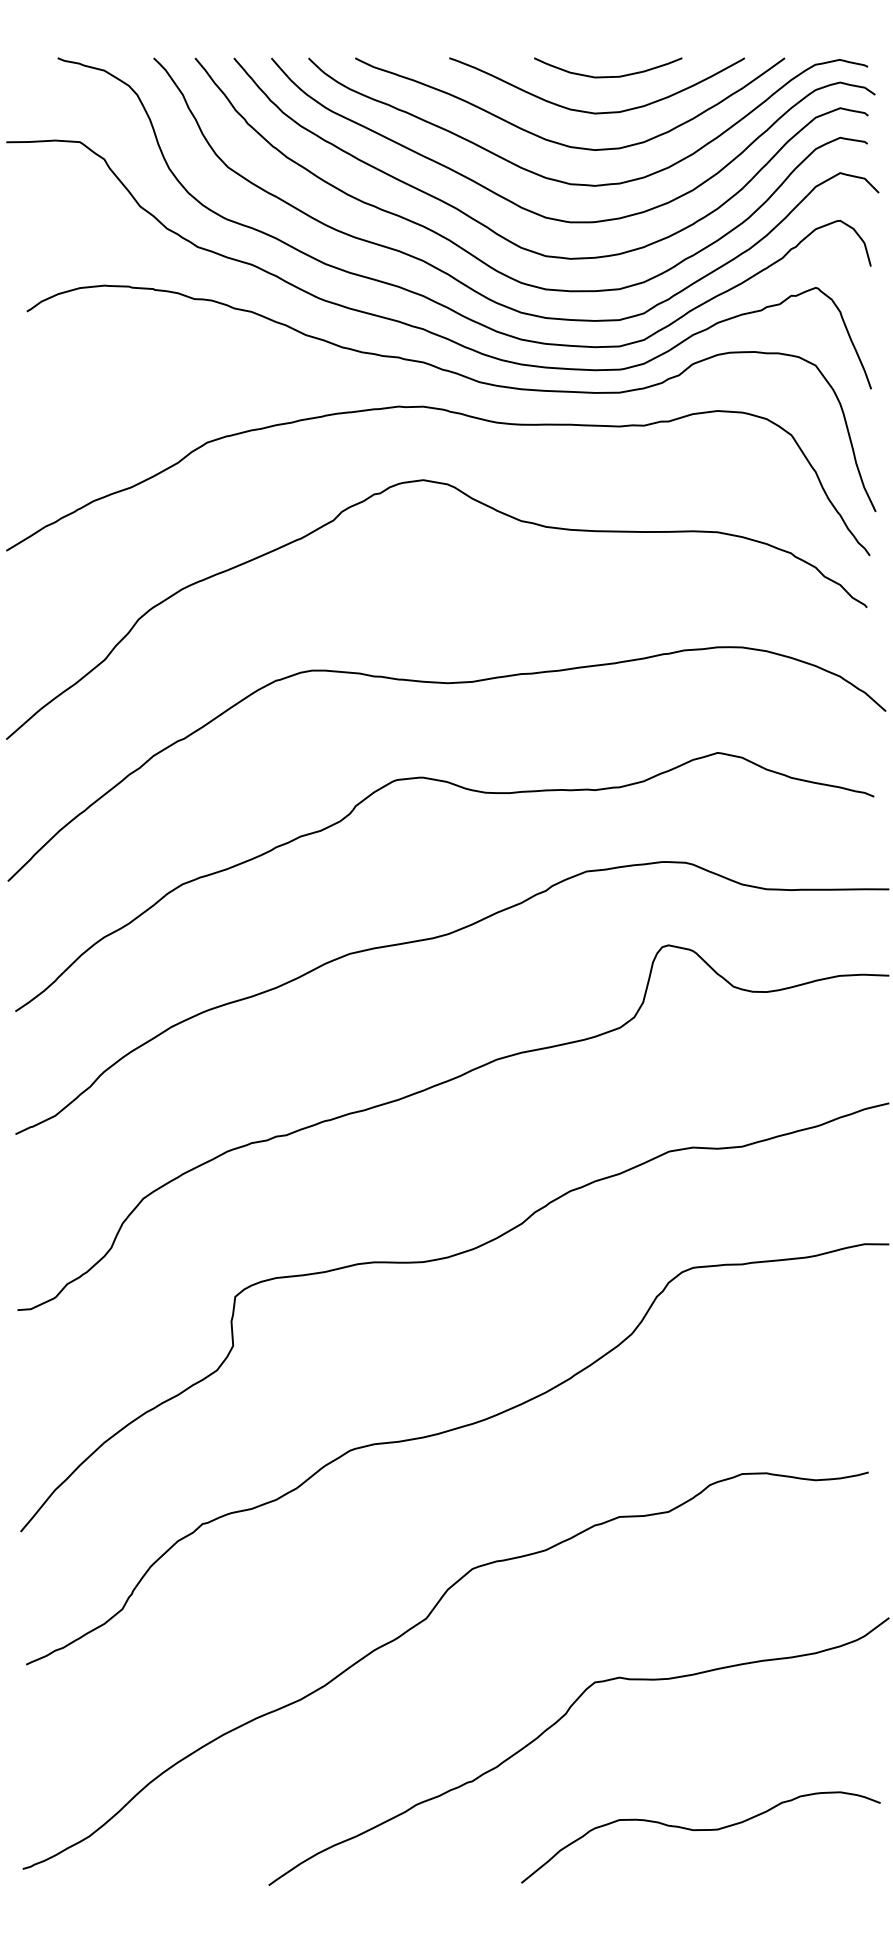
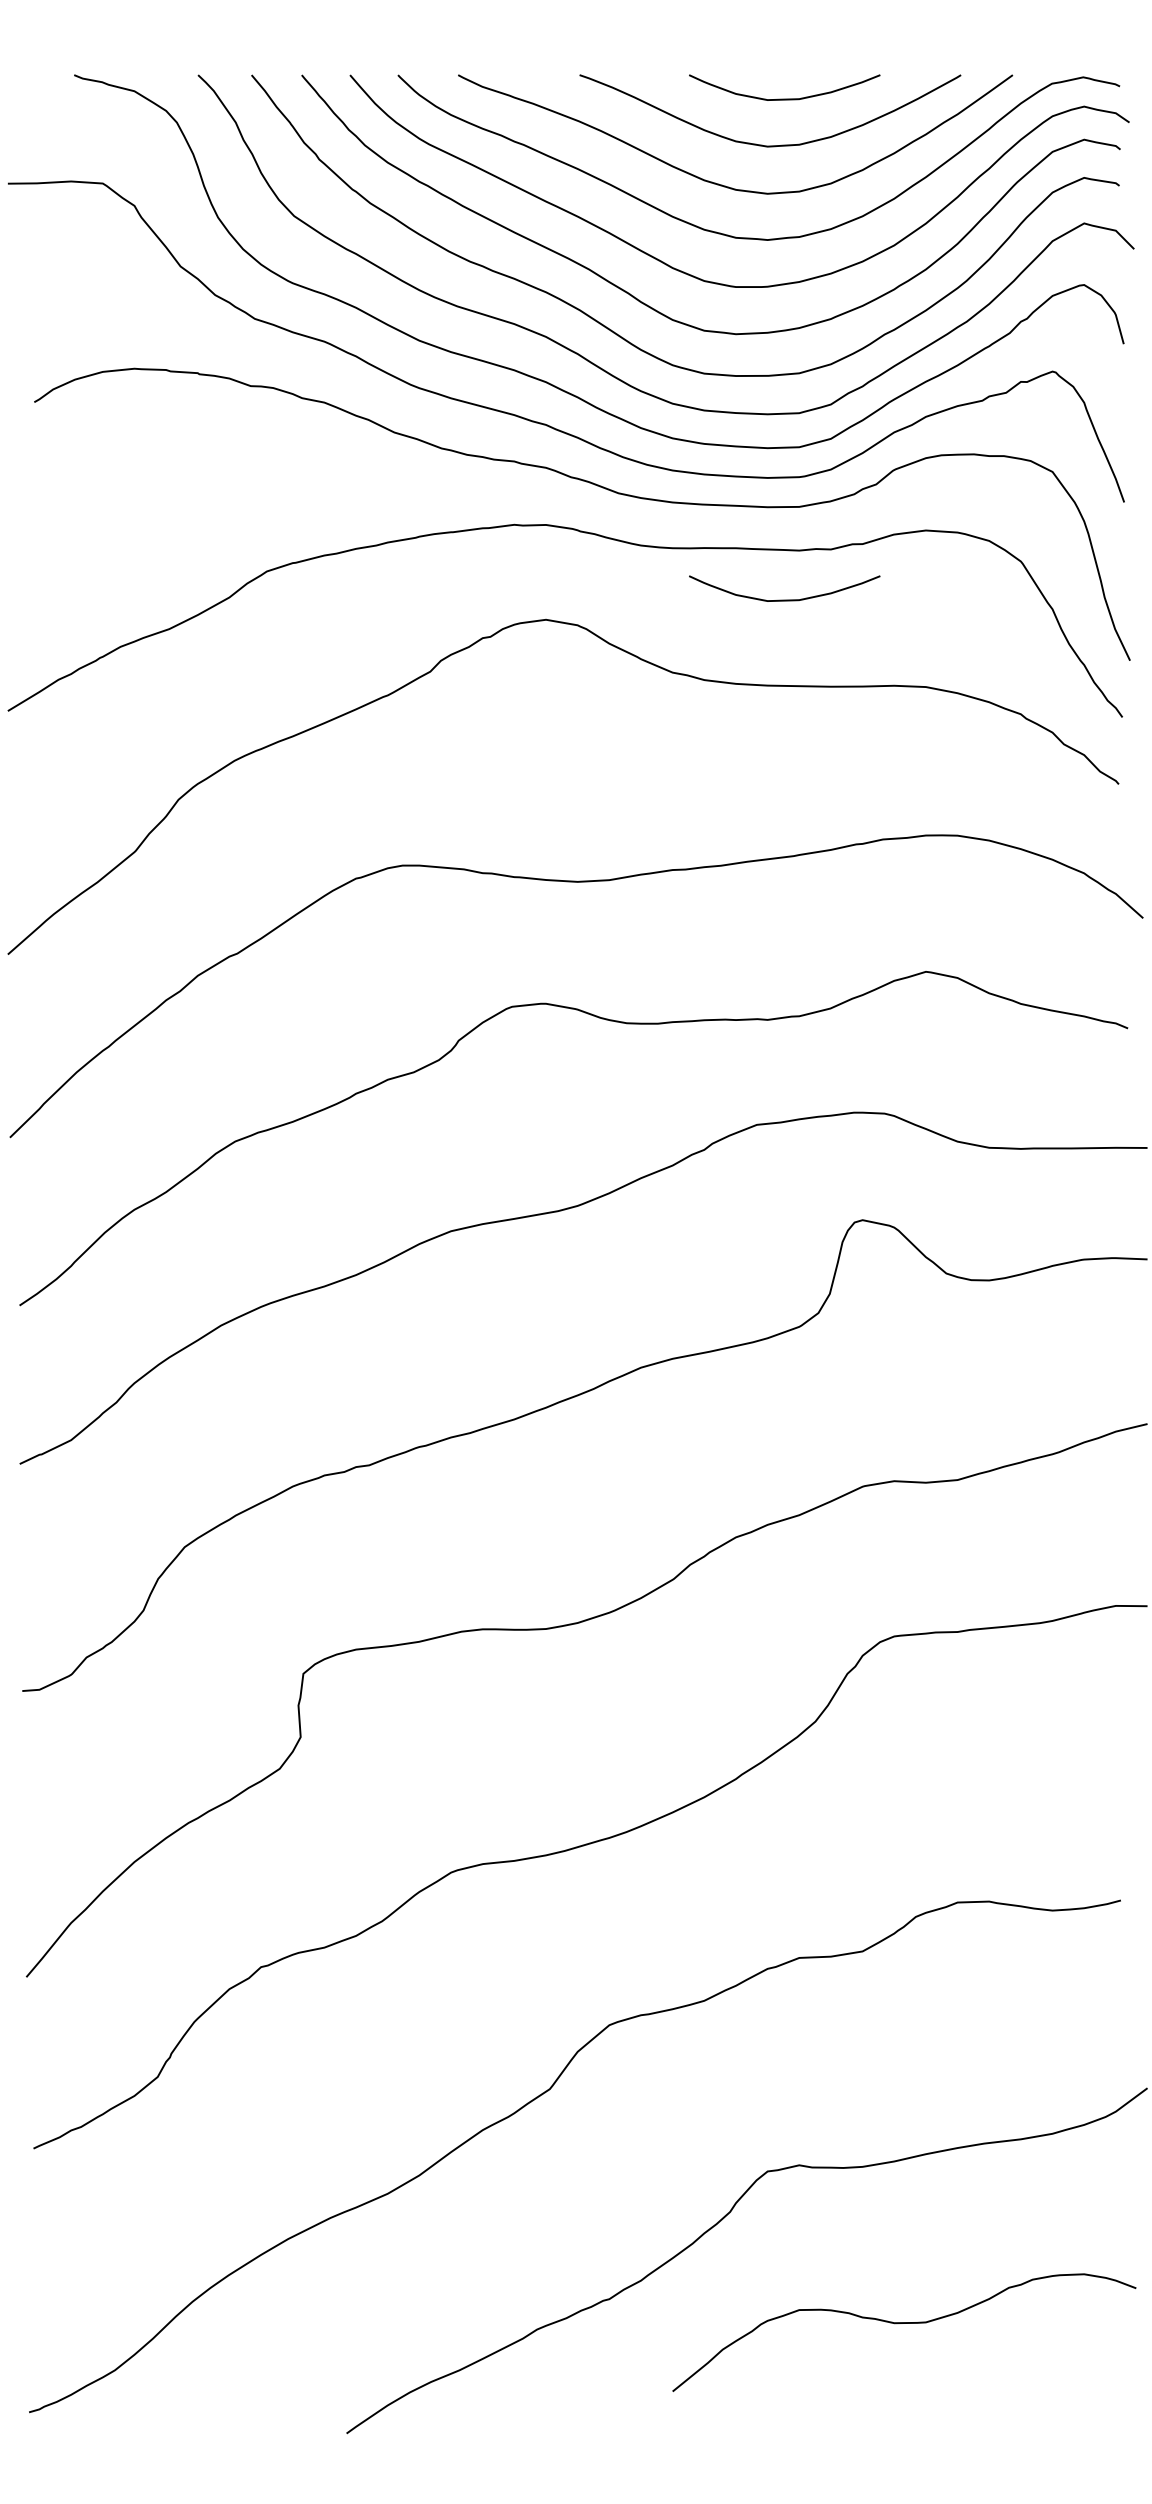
curve: (608, 464) -> (784, 599), added
curve: (701, 1830) -> (904, 2323), moved

